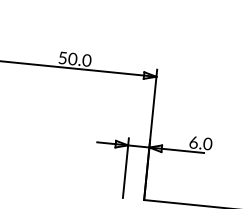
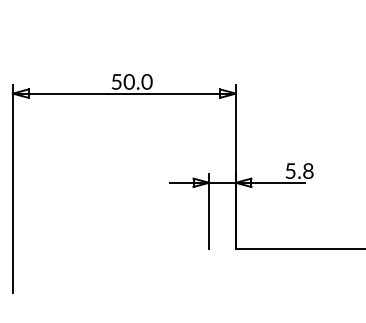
text: (200, 142) -> (299, 170), 6.0 -> 5.8

